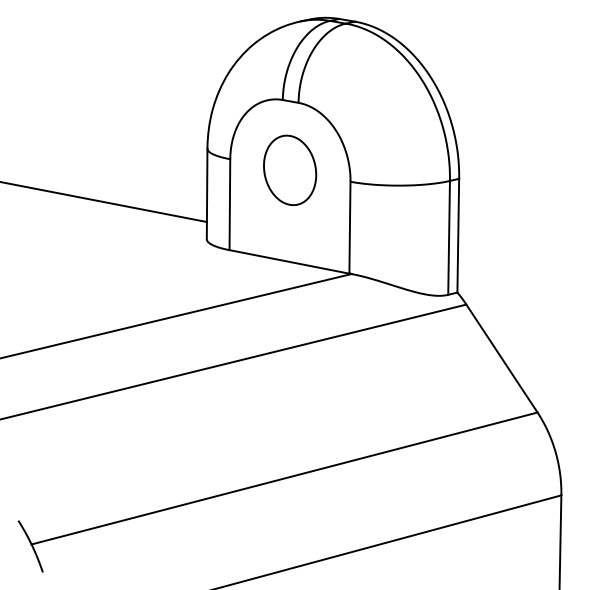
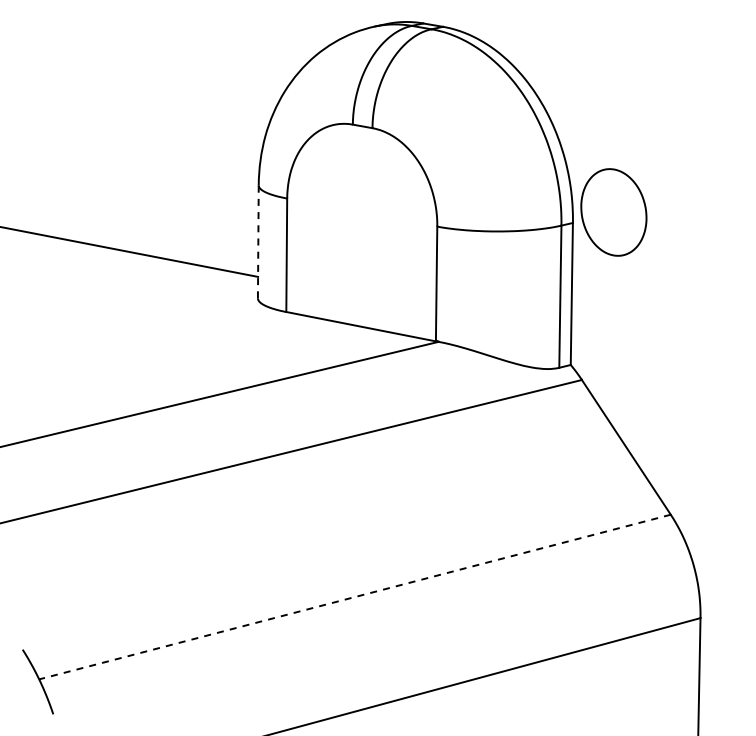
part: (289, 170) -> (613, 212), moved
line: (207, 193) -> (258, 241), solid -> dashed
line: (284, 478) -> (354, 597), solid -> dashed

